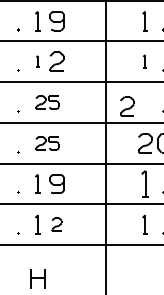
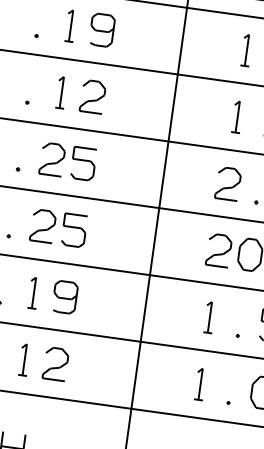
part: (37, 61) -> (60, 92), size x1.67
part: (144, 61) -> (236, 116), size x1.43
part: (47, 102) -> (67, 161), size x1.43
part: (127, 106) -> (228, 183), moved
part: (47, 143) -> (58, 228), size x1.43
part: (144, 183) -> (208, 316), size x0.71
part: (56, 224) -> (54, 363), size x1.43

